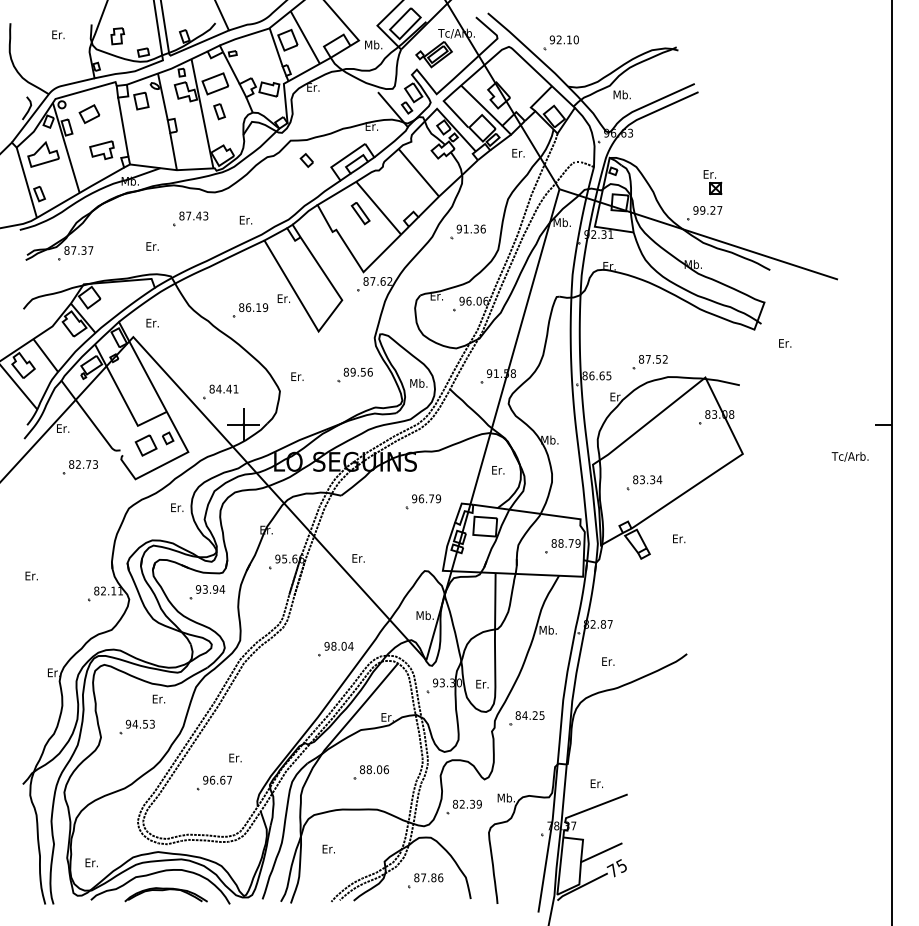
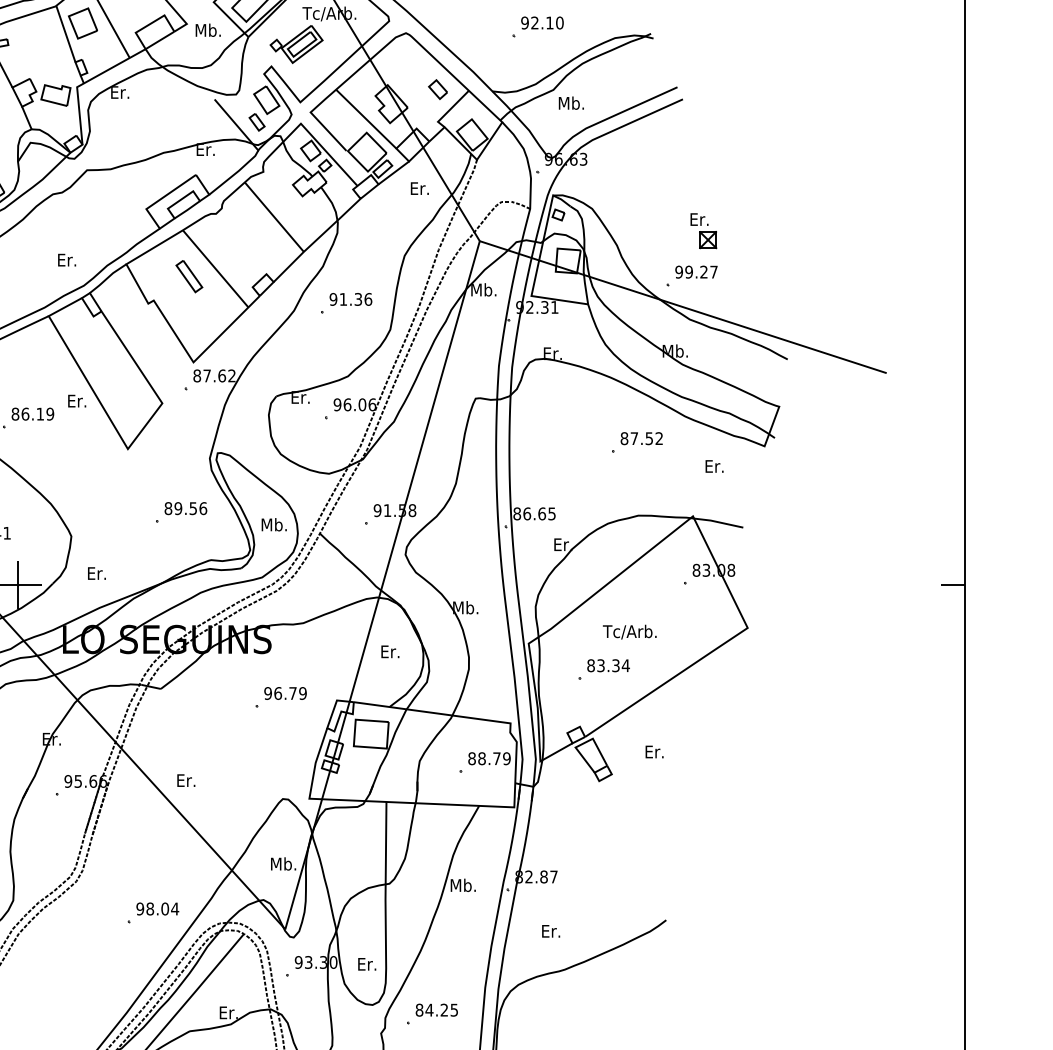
part: (560, 42) -> (536, 26), moved
part: (306, 160) -> (437, 89), moved
text: (245, 219) -> (66, 259), moved
text: (785, 343) -> (715, 466), moved
part: (649, 362) -> (636, 443), moved
text: (297, 376) -> (97, 573), moved
text: (849, 456) -> (628, 631), moved

